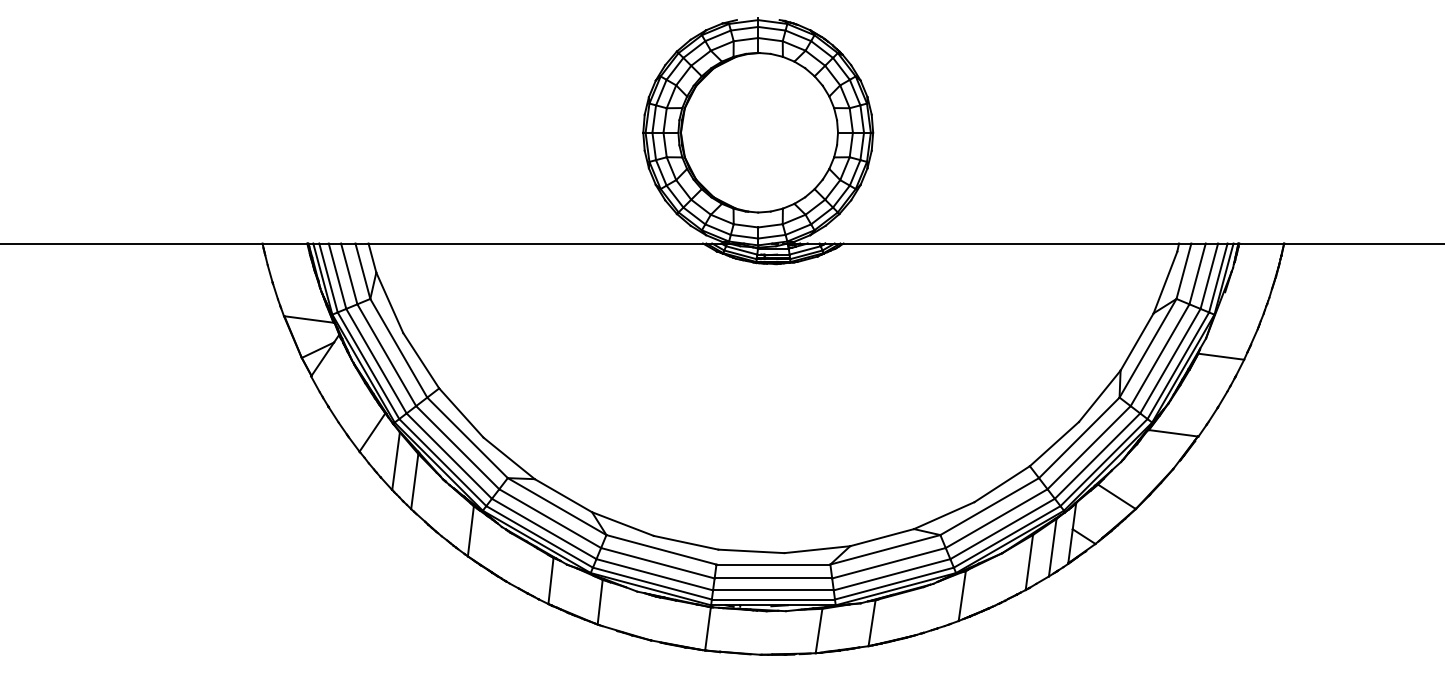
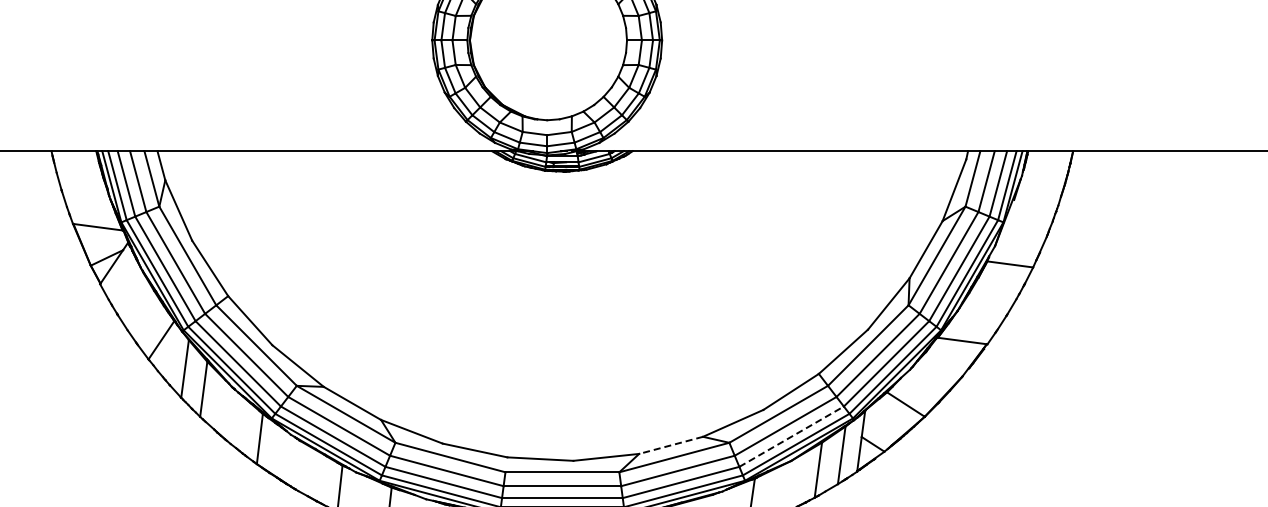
line: (1003, 528) -> (792, 436), solid -> dashed
line: (881, 537) -> (670, 445), solid -> dashed

